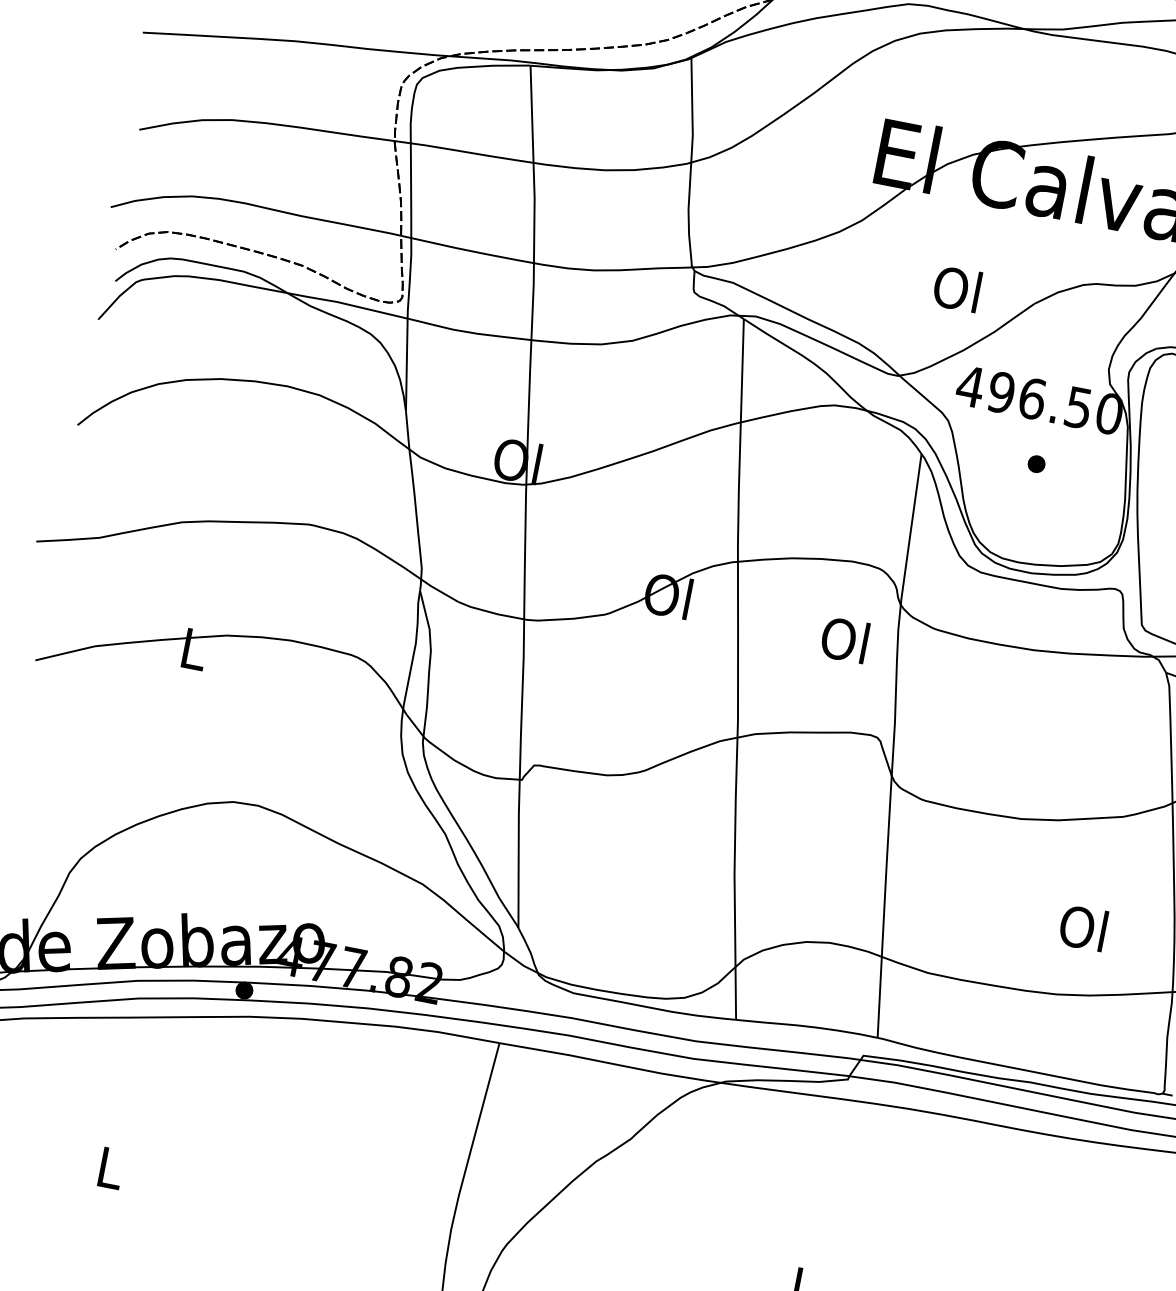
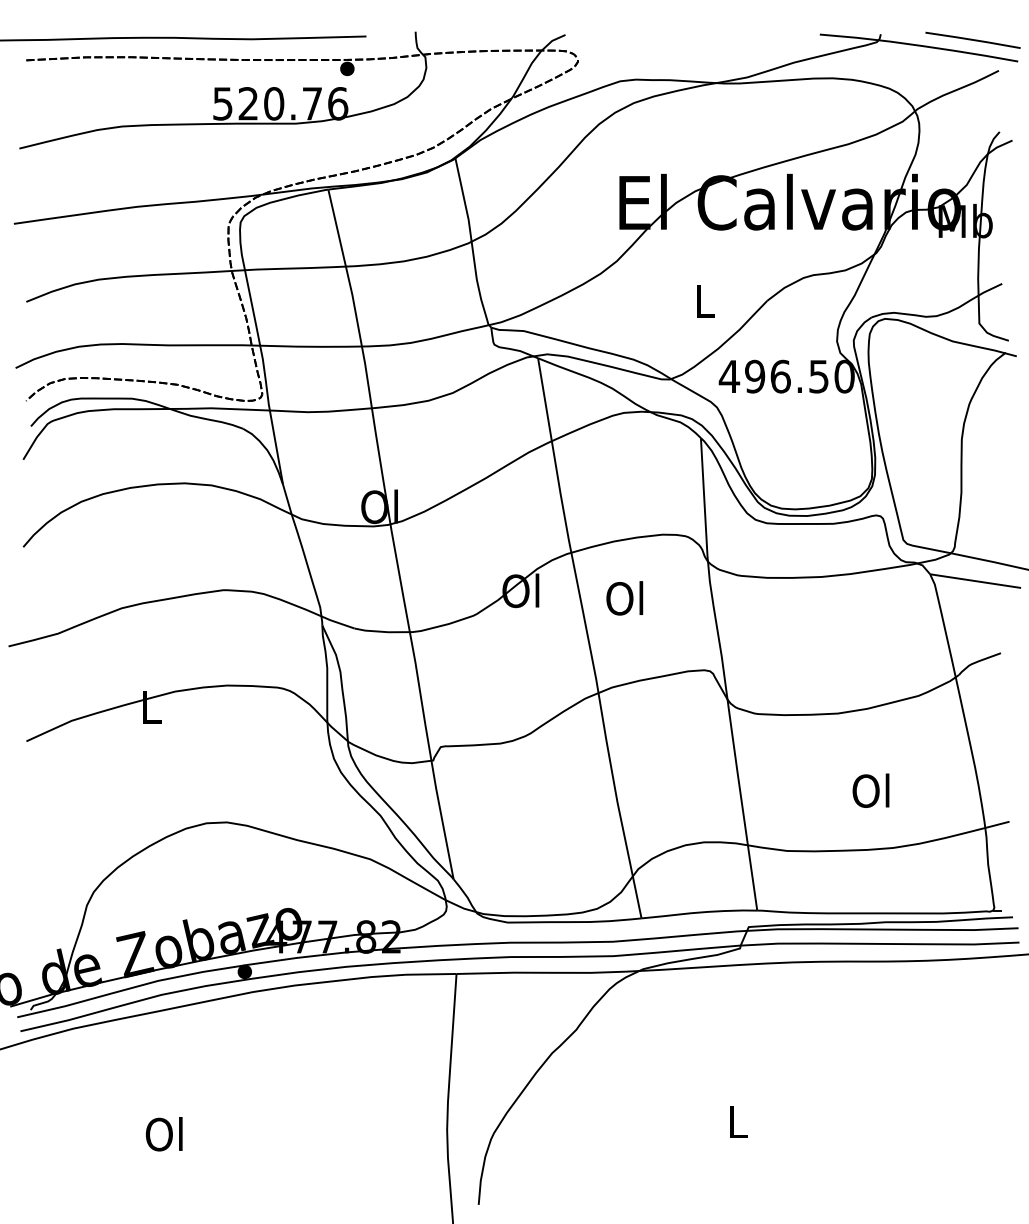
text: (957, 288) -> (703, 300), Ol -> L
part: (1036, 464) -> (794, 428), removed
text: (844, 640) -> (624, 598), moved
text: (1082, 927) -> (870, 790), moved
text: (107, 1167) -> (163, 1134), L -> Ol

